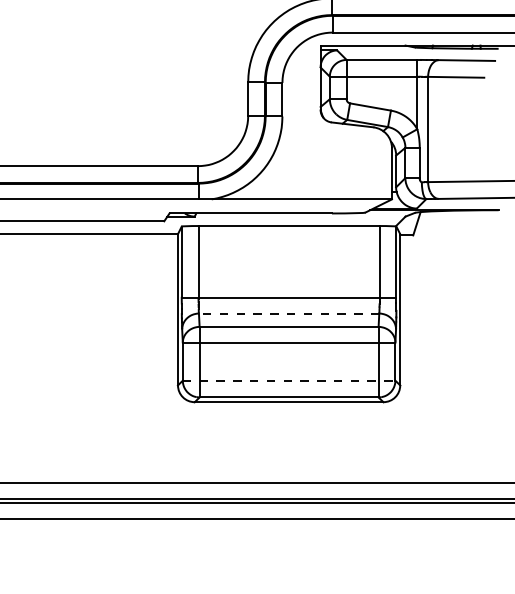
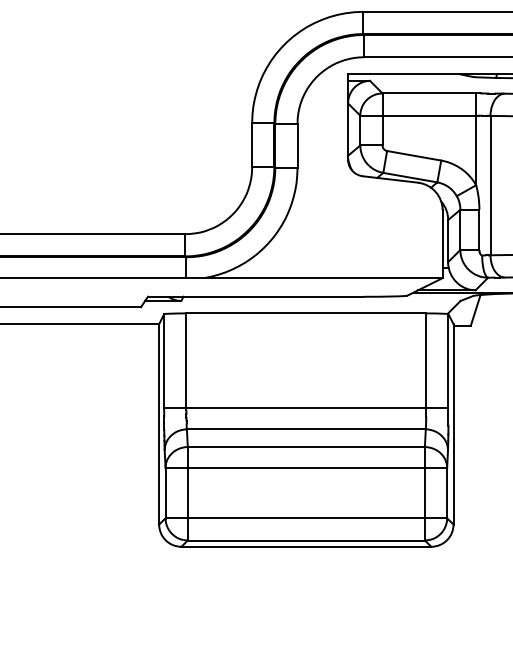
line: (288, 313) -> (305, 429), dashed -> solid
line: (289, 380) -> (306, 518), dashed -> solid

